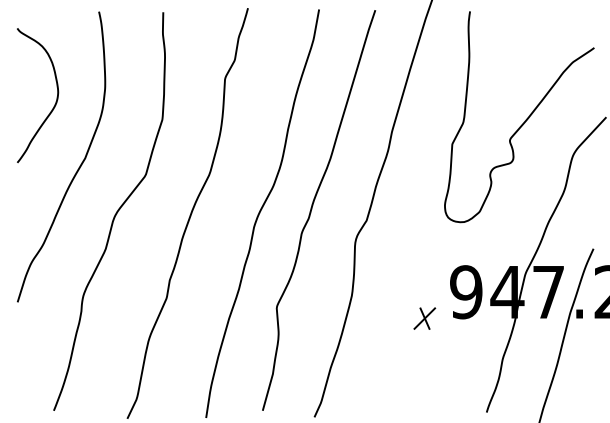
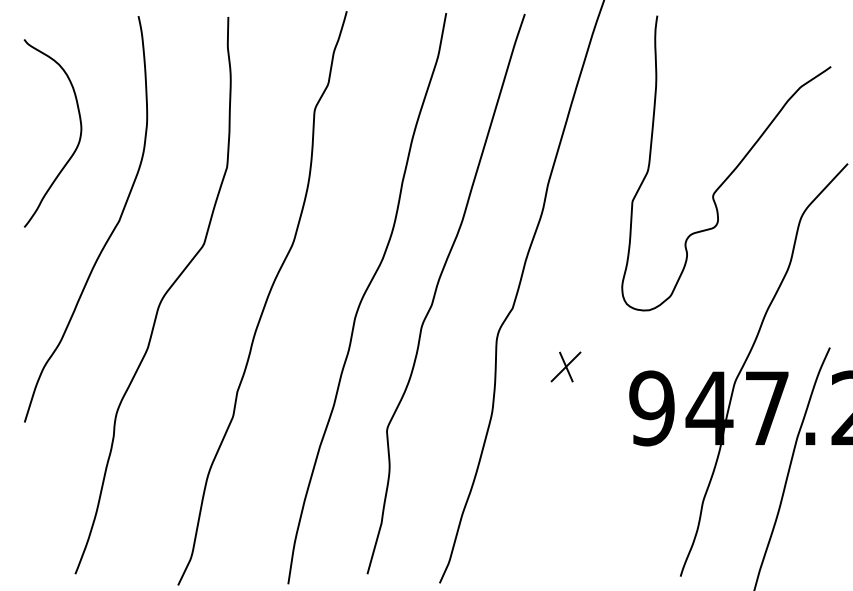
part: (424, 318) -> (565, 366), moved

